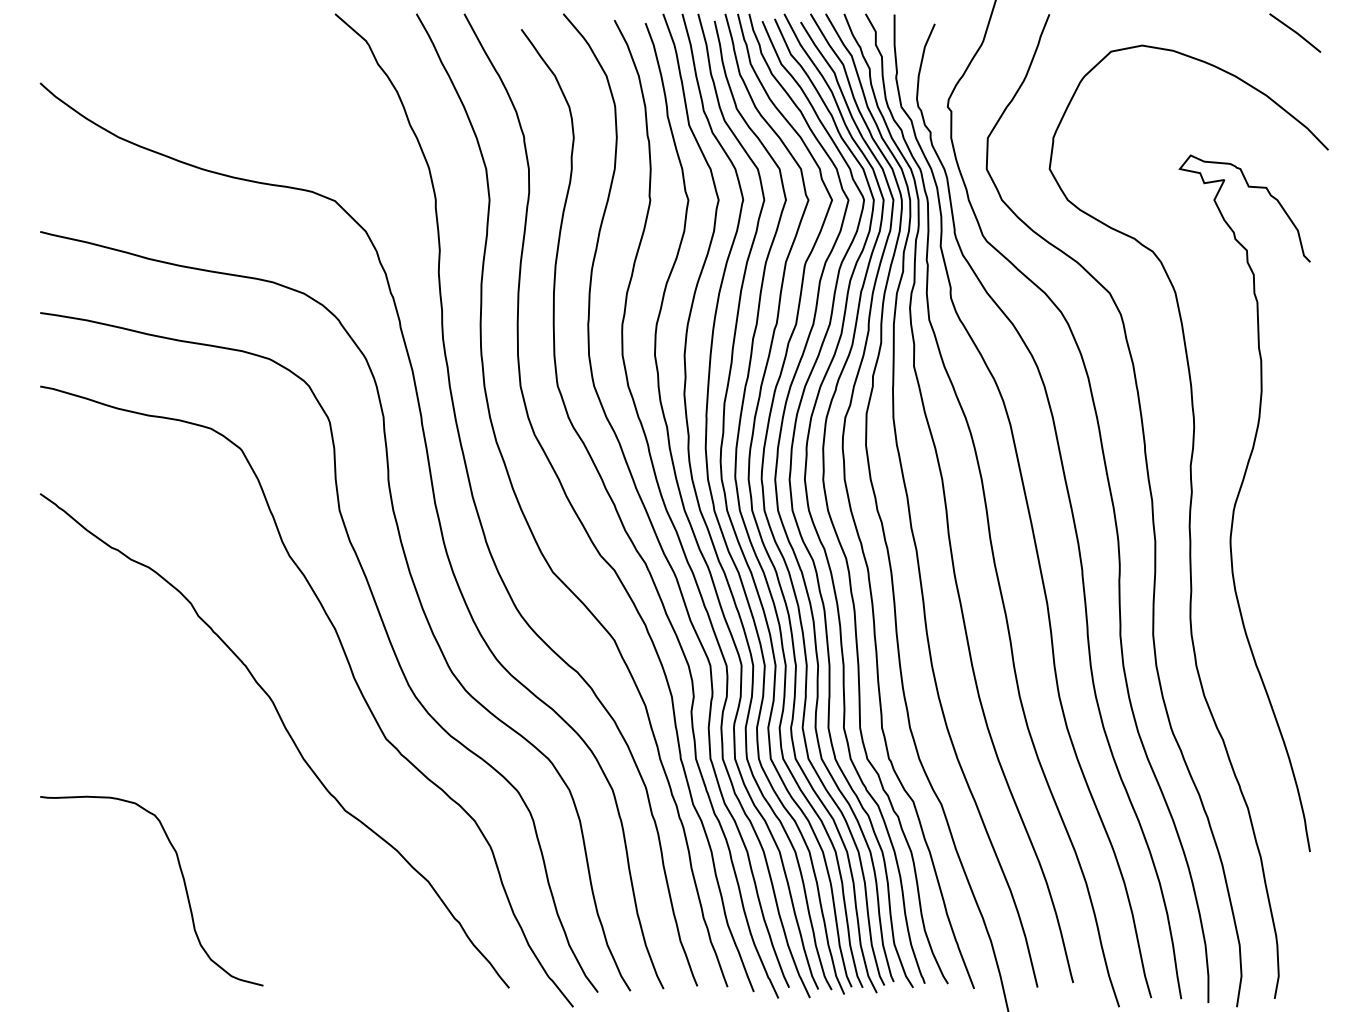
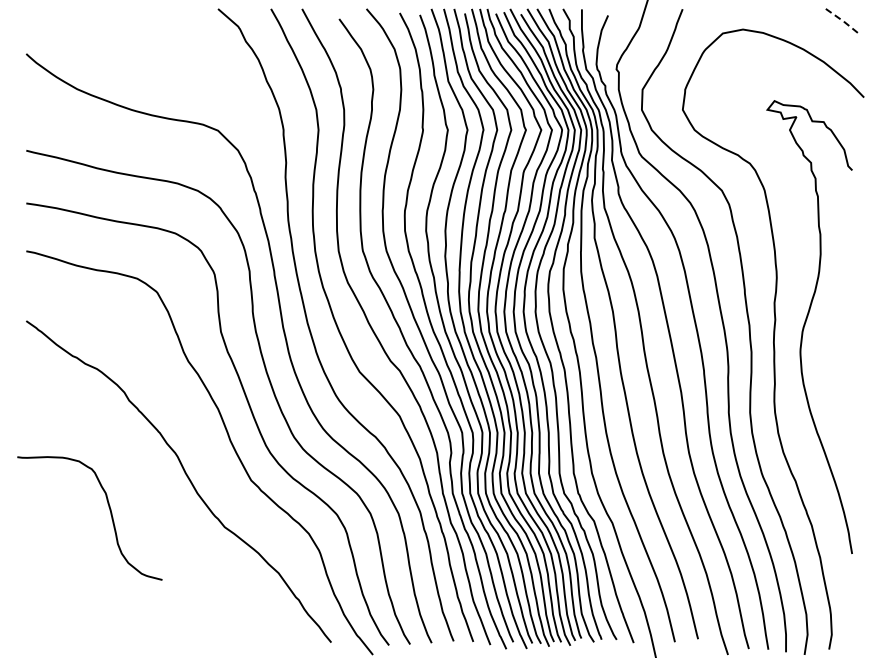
line: (1296, 33) -> (843, 21), solid -> dashed
curve: (183, 886) -> (110, 515), moved

